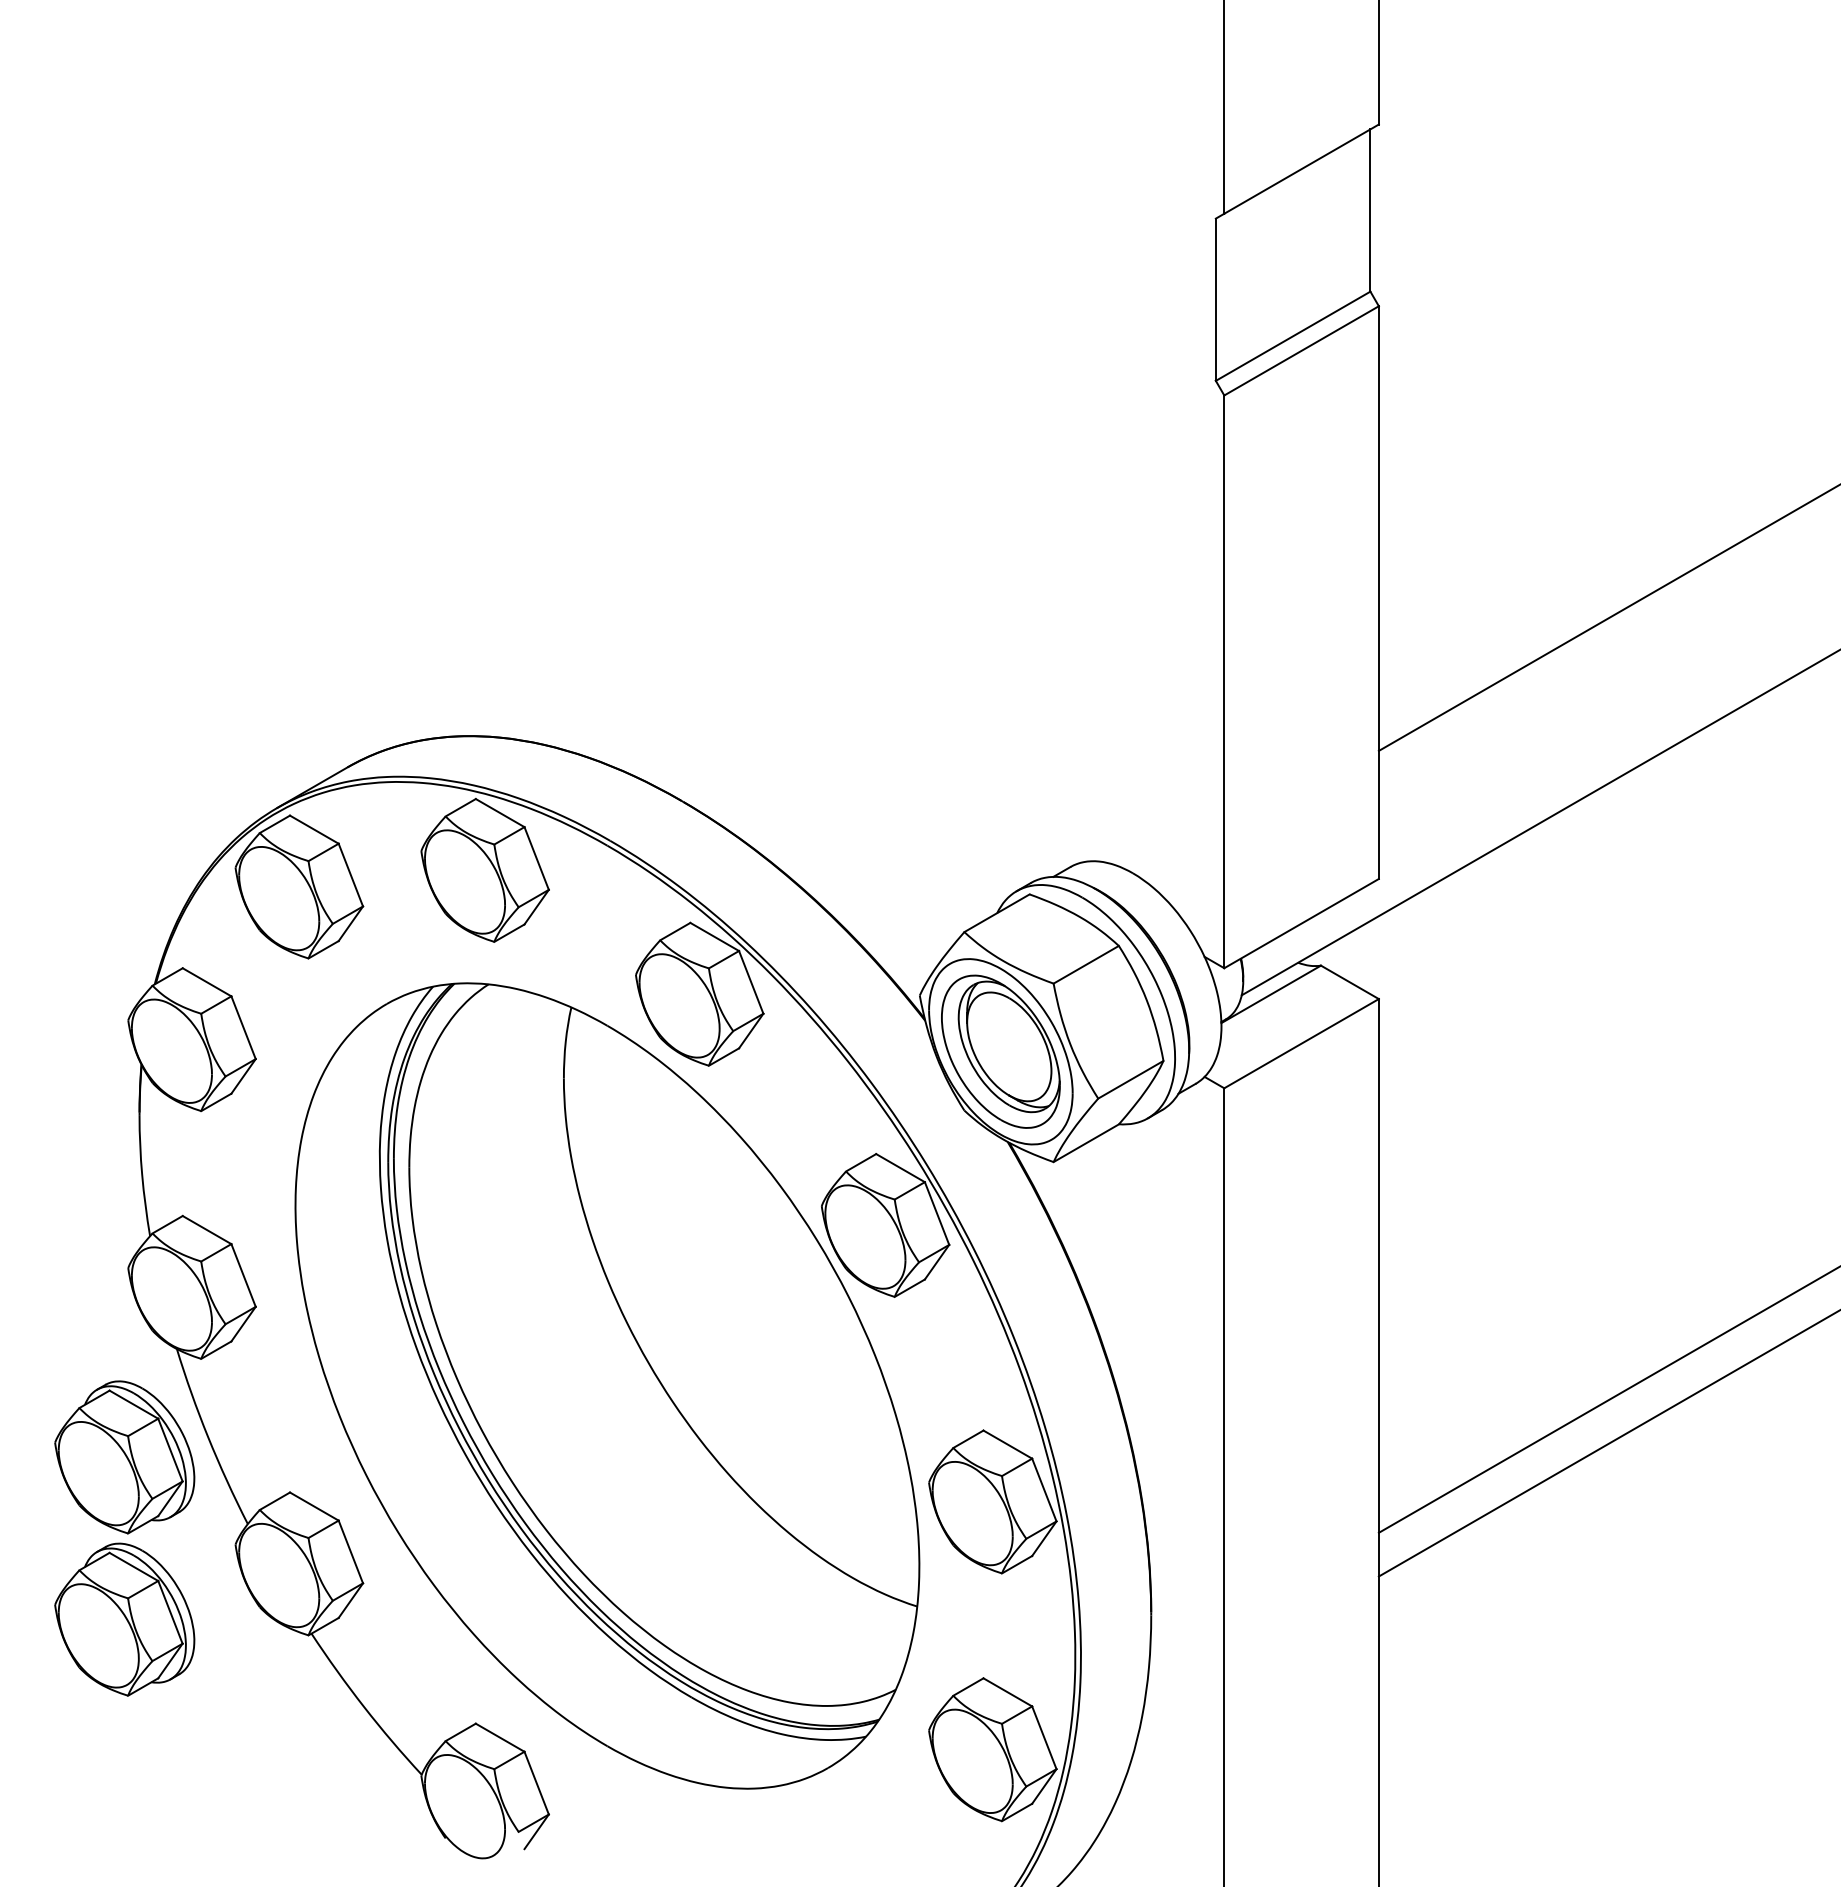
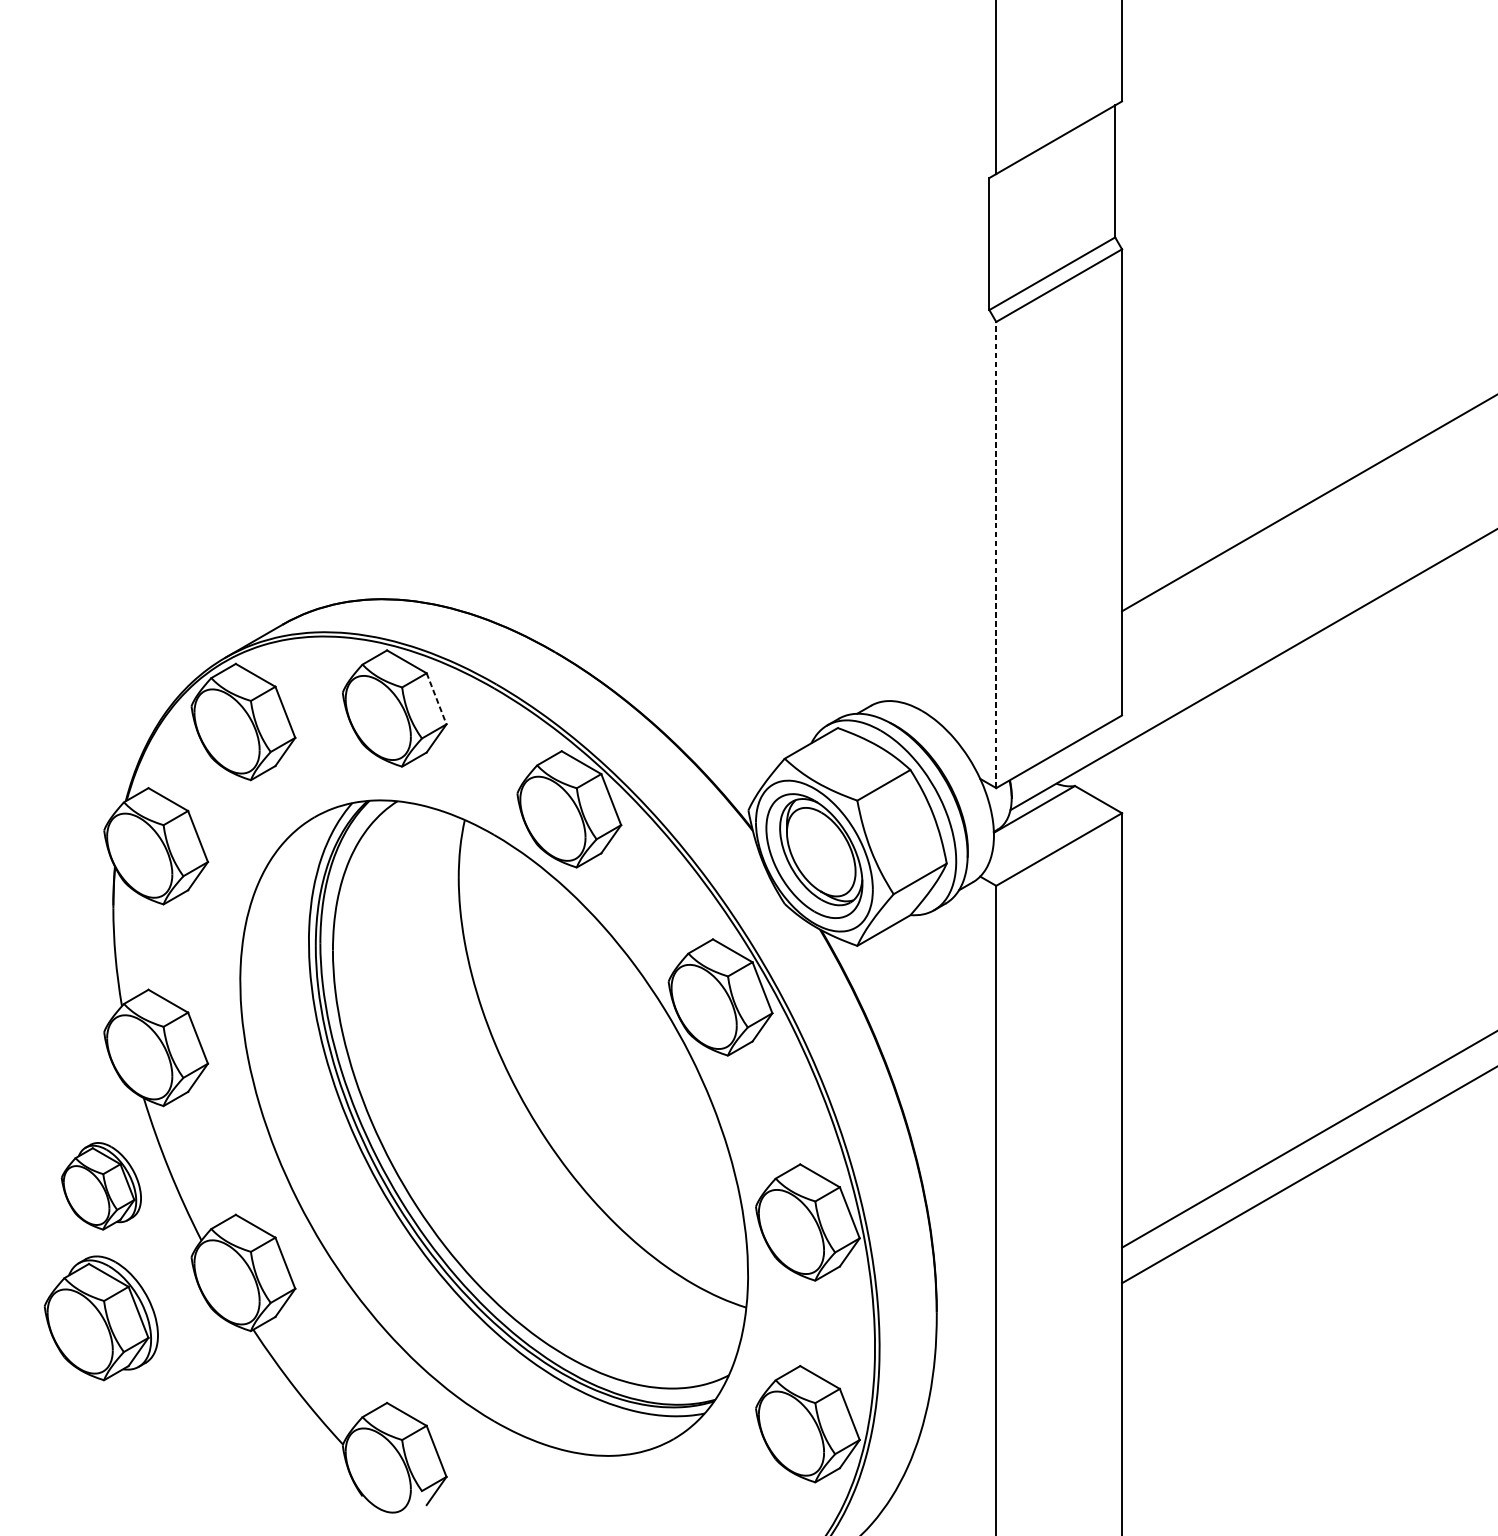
line: (1224, 681) -> (996, 554), solid -> dashed
line: (536, 858) -> (436, 698), solid -> dashed
part: (124, 1457) -> (101, 1186), size x0.7

